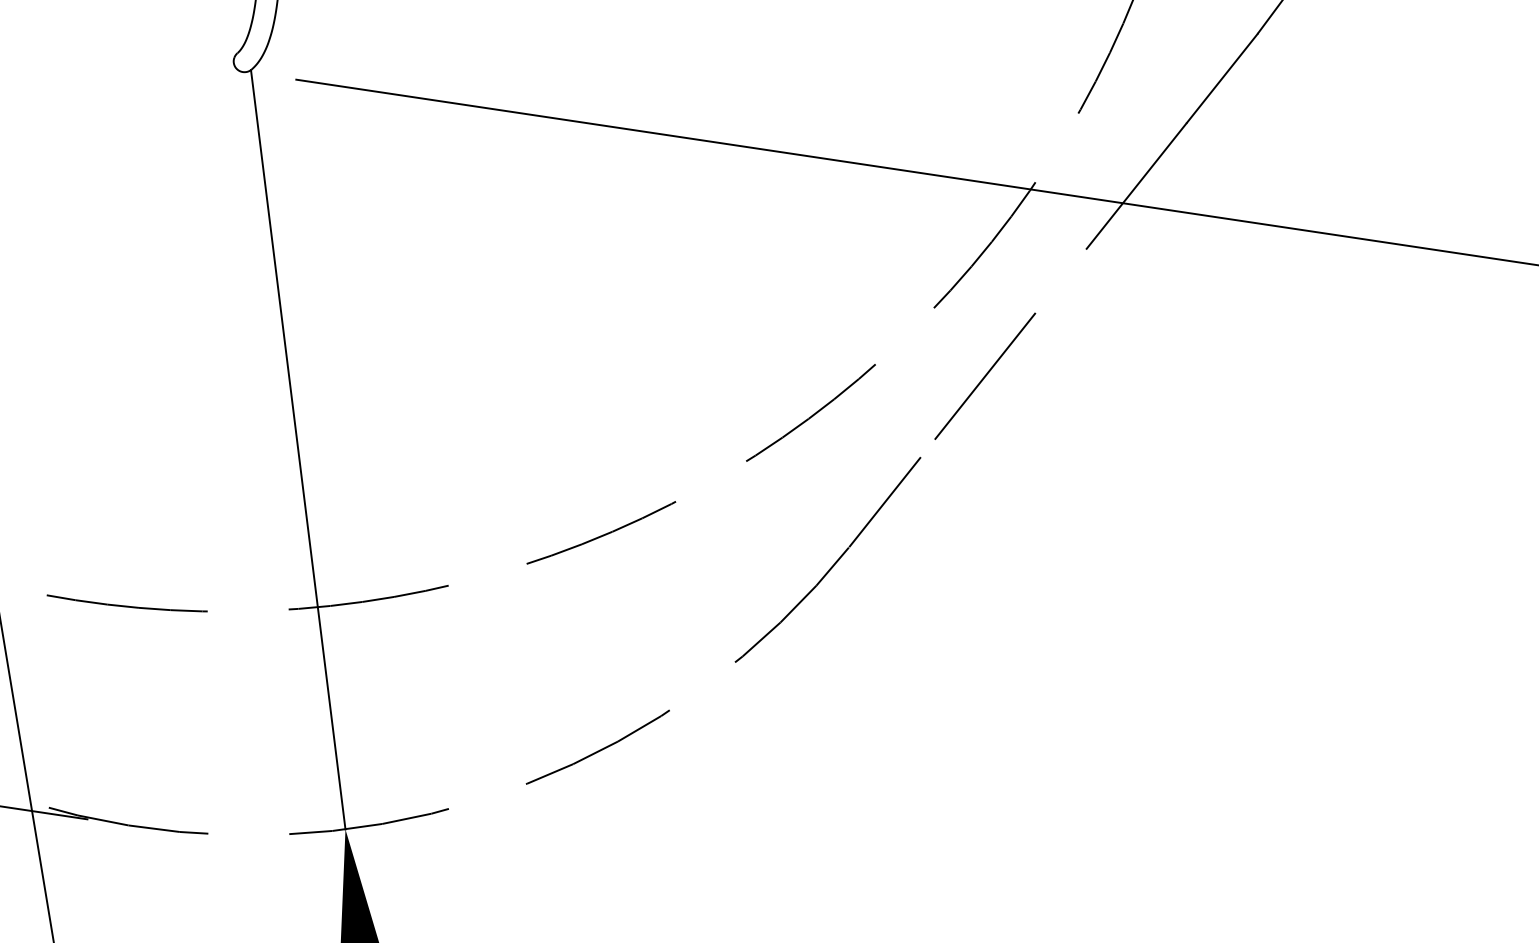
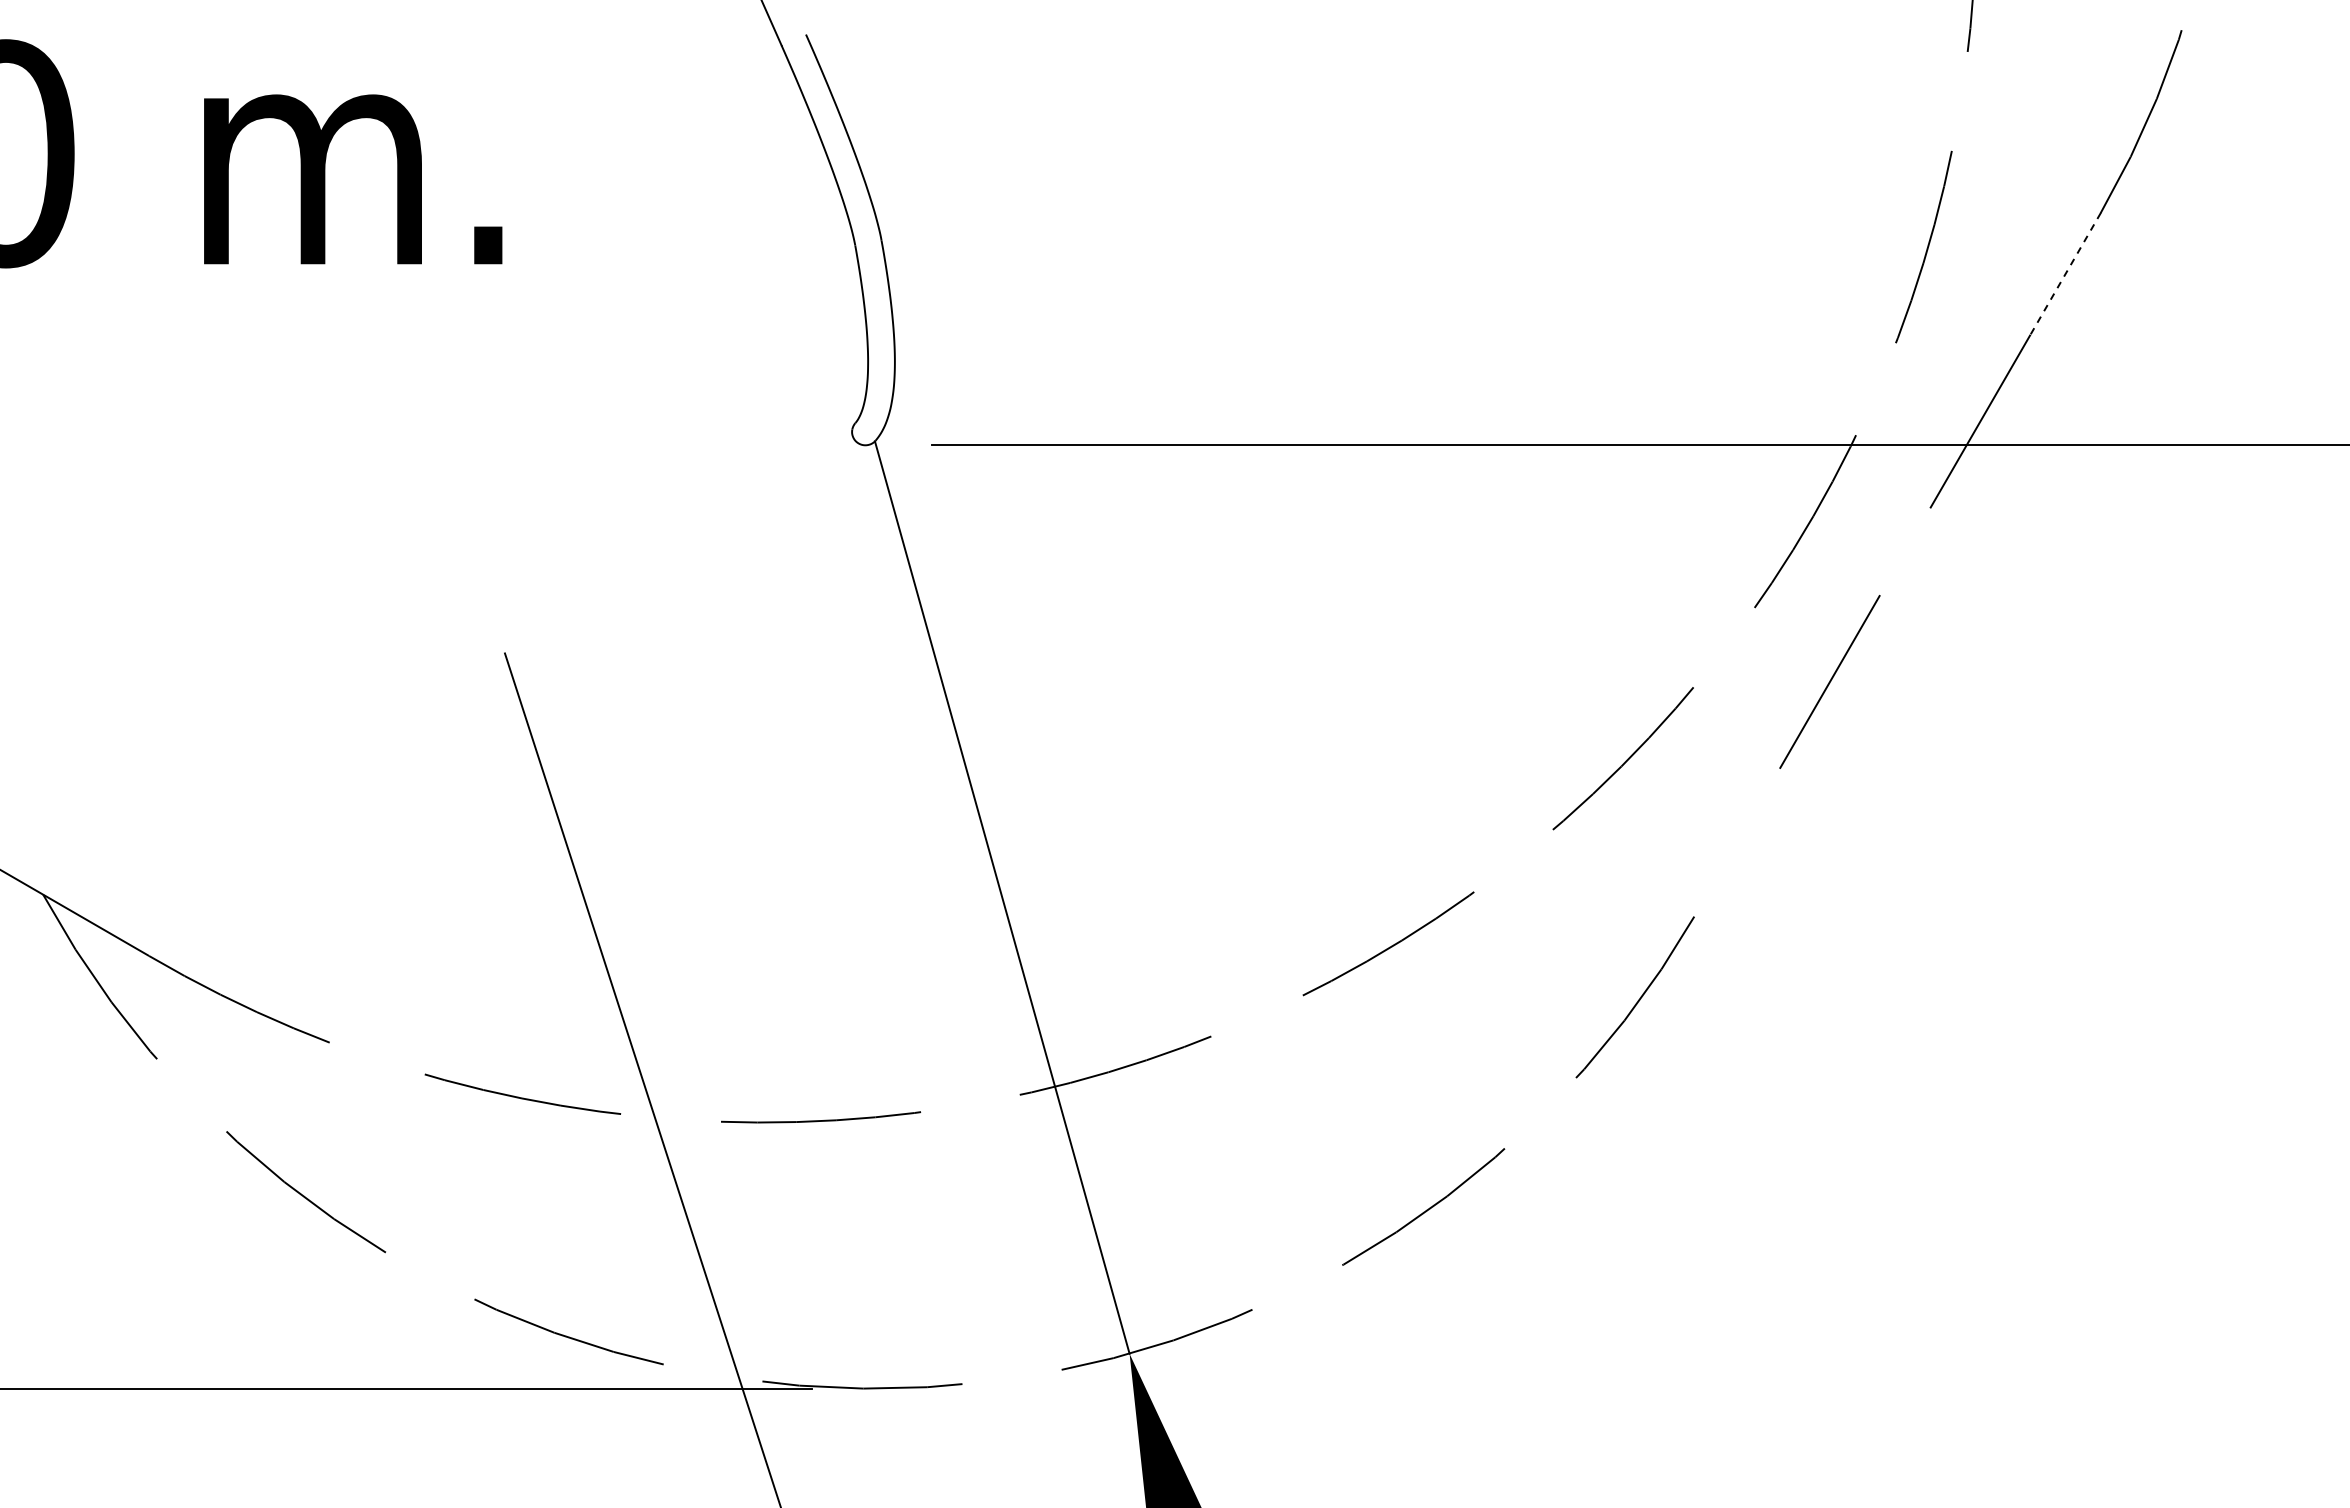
line: (1222, 78) -> (2065, 274), solid -> dashed
line: (885, 502) -> (1730, 854), removed

